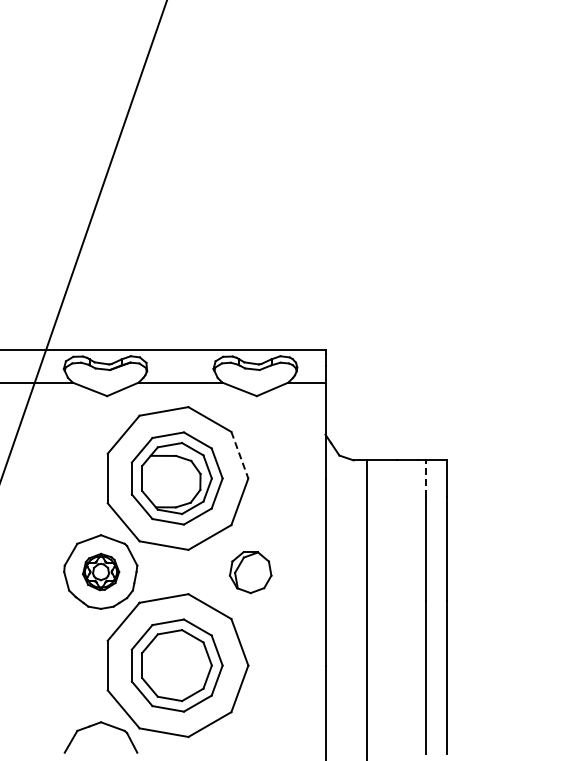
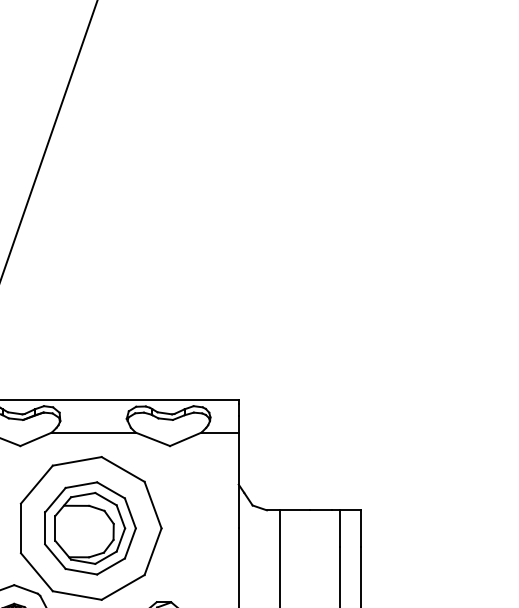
line: (239, 455) -> (152, 505), dashed -> solid
line: (426, 478) -> (339, 528), dashed -> solid

